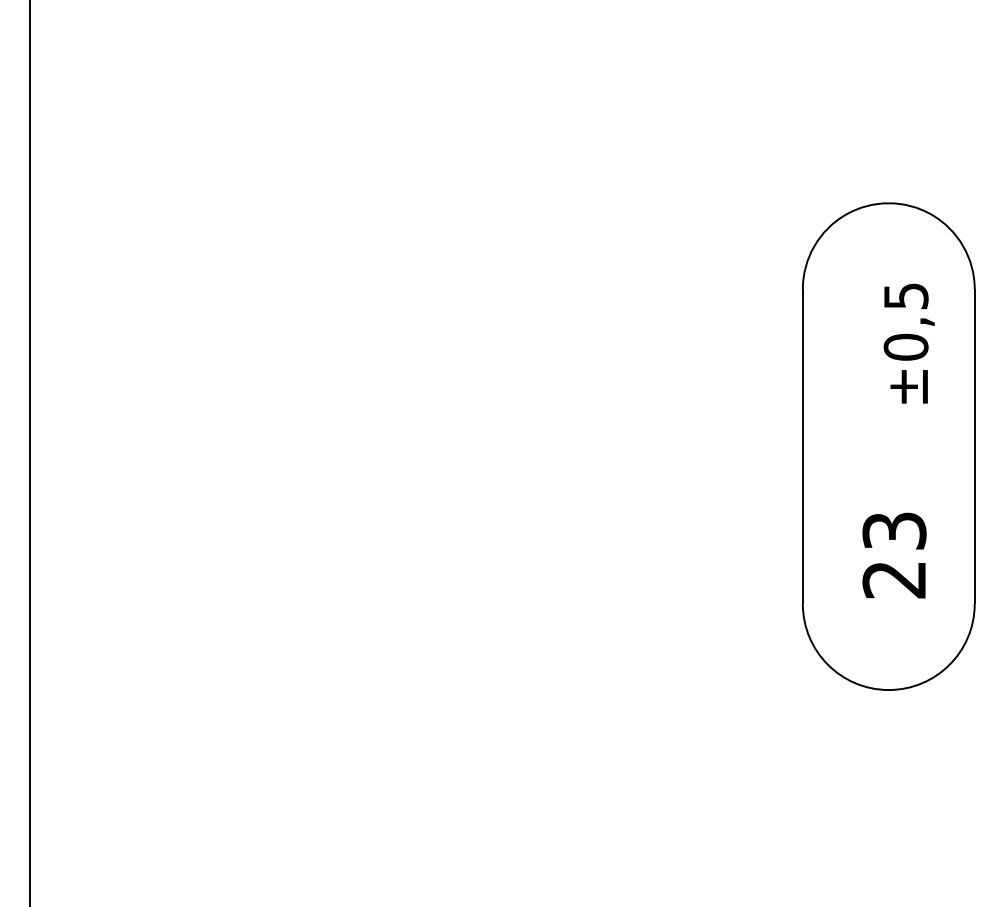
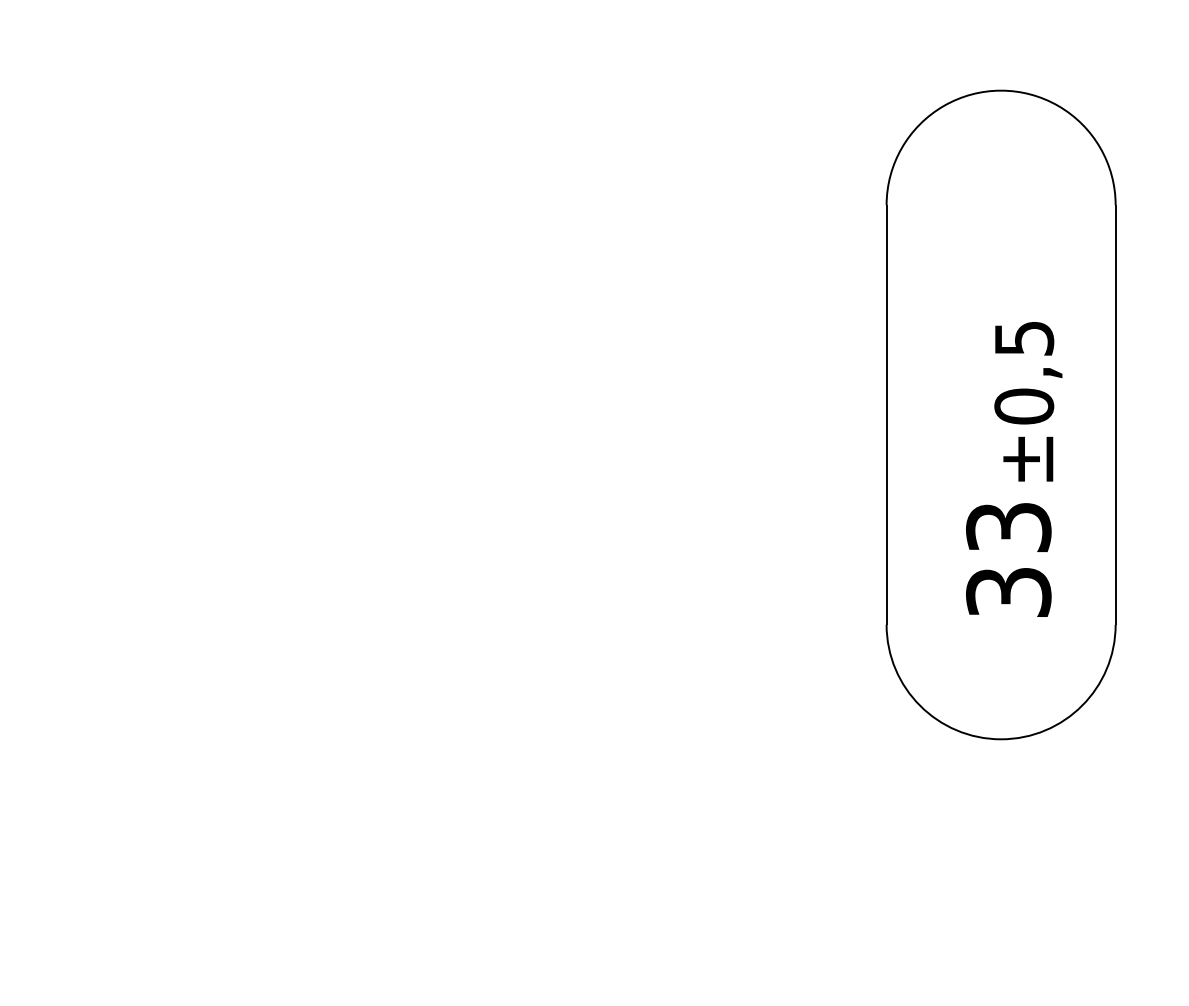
text: (908, 343) -> (1027, 401), moved
text: (894, 579) -> (1008, 592), 23 -> 33

